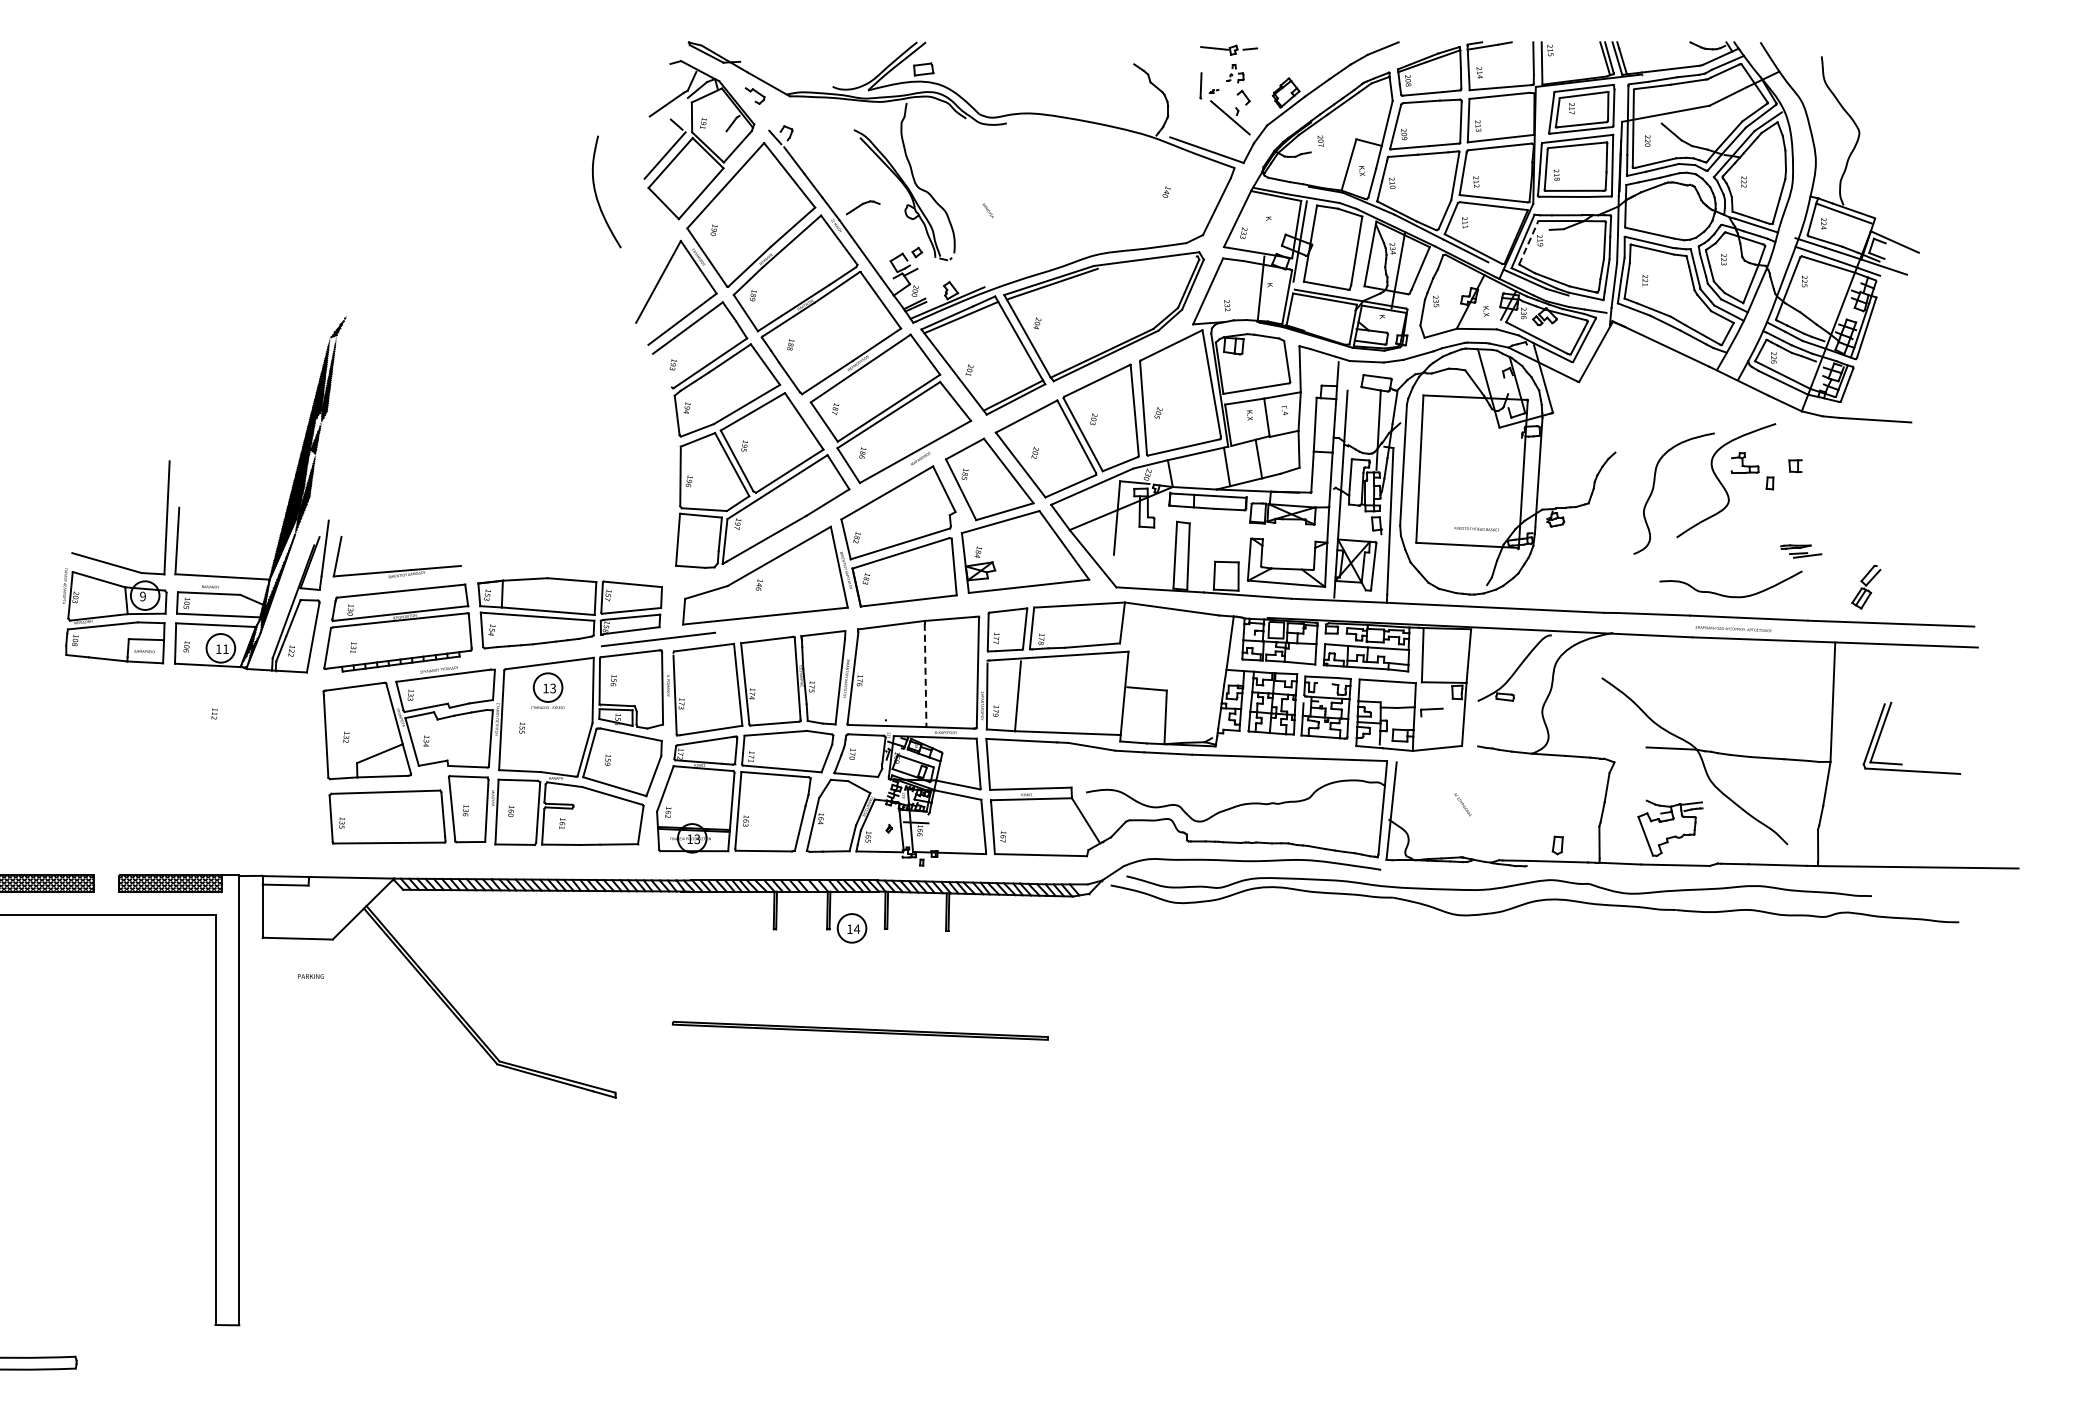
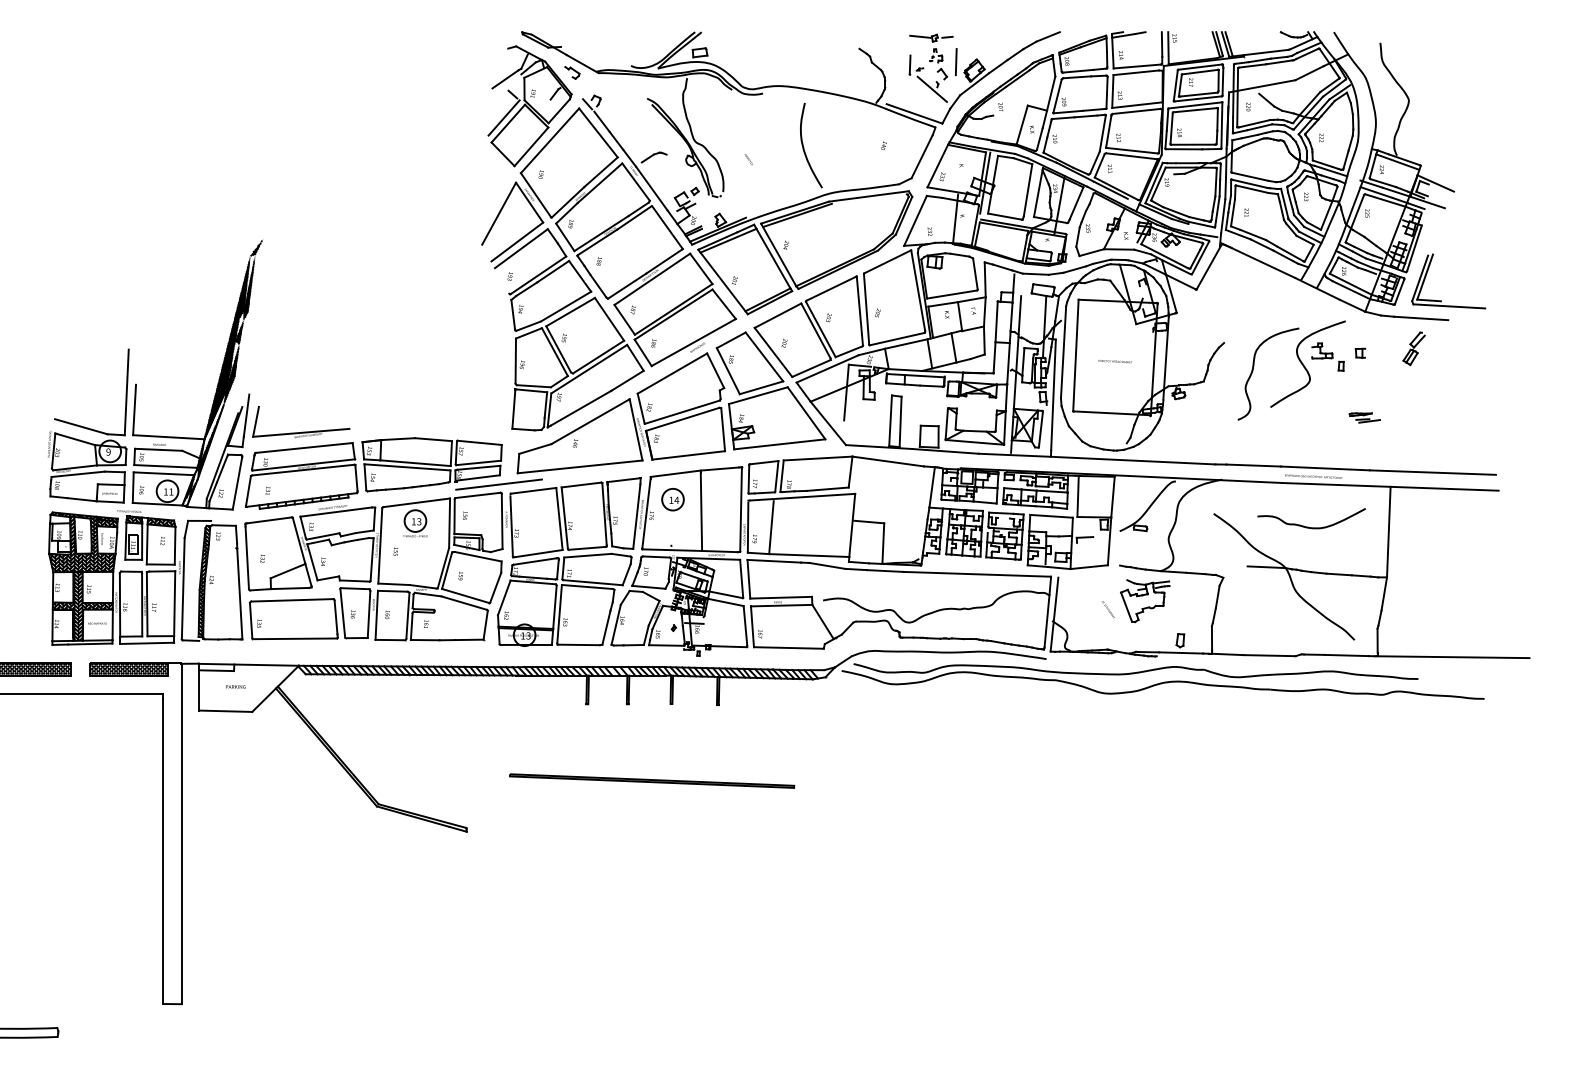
line: (1261, 81) -> (955, 61), added
curve: (597, 195) -> (804, 148), moved
line: (1528, 242) -> (1158, 183), dashed -> solid
text: (1476, 529) -> (1115, 361), moved
part: (1866, 586) -> (1414, 348), moved
curve: (1728, 595) -> (1309, 527), moved
line: (925, 675) -> (701, 511), dashed -> solid
part: (191, 762) -> (145, 577), added
part: (1902, 763) -> (1441, 300), moved
part: (1670, 827) -> (1145, 600), moved
part: (851, 928) -> (672, 499), moved
text: (310, 976) -> (235, 686), moved

